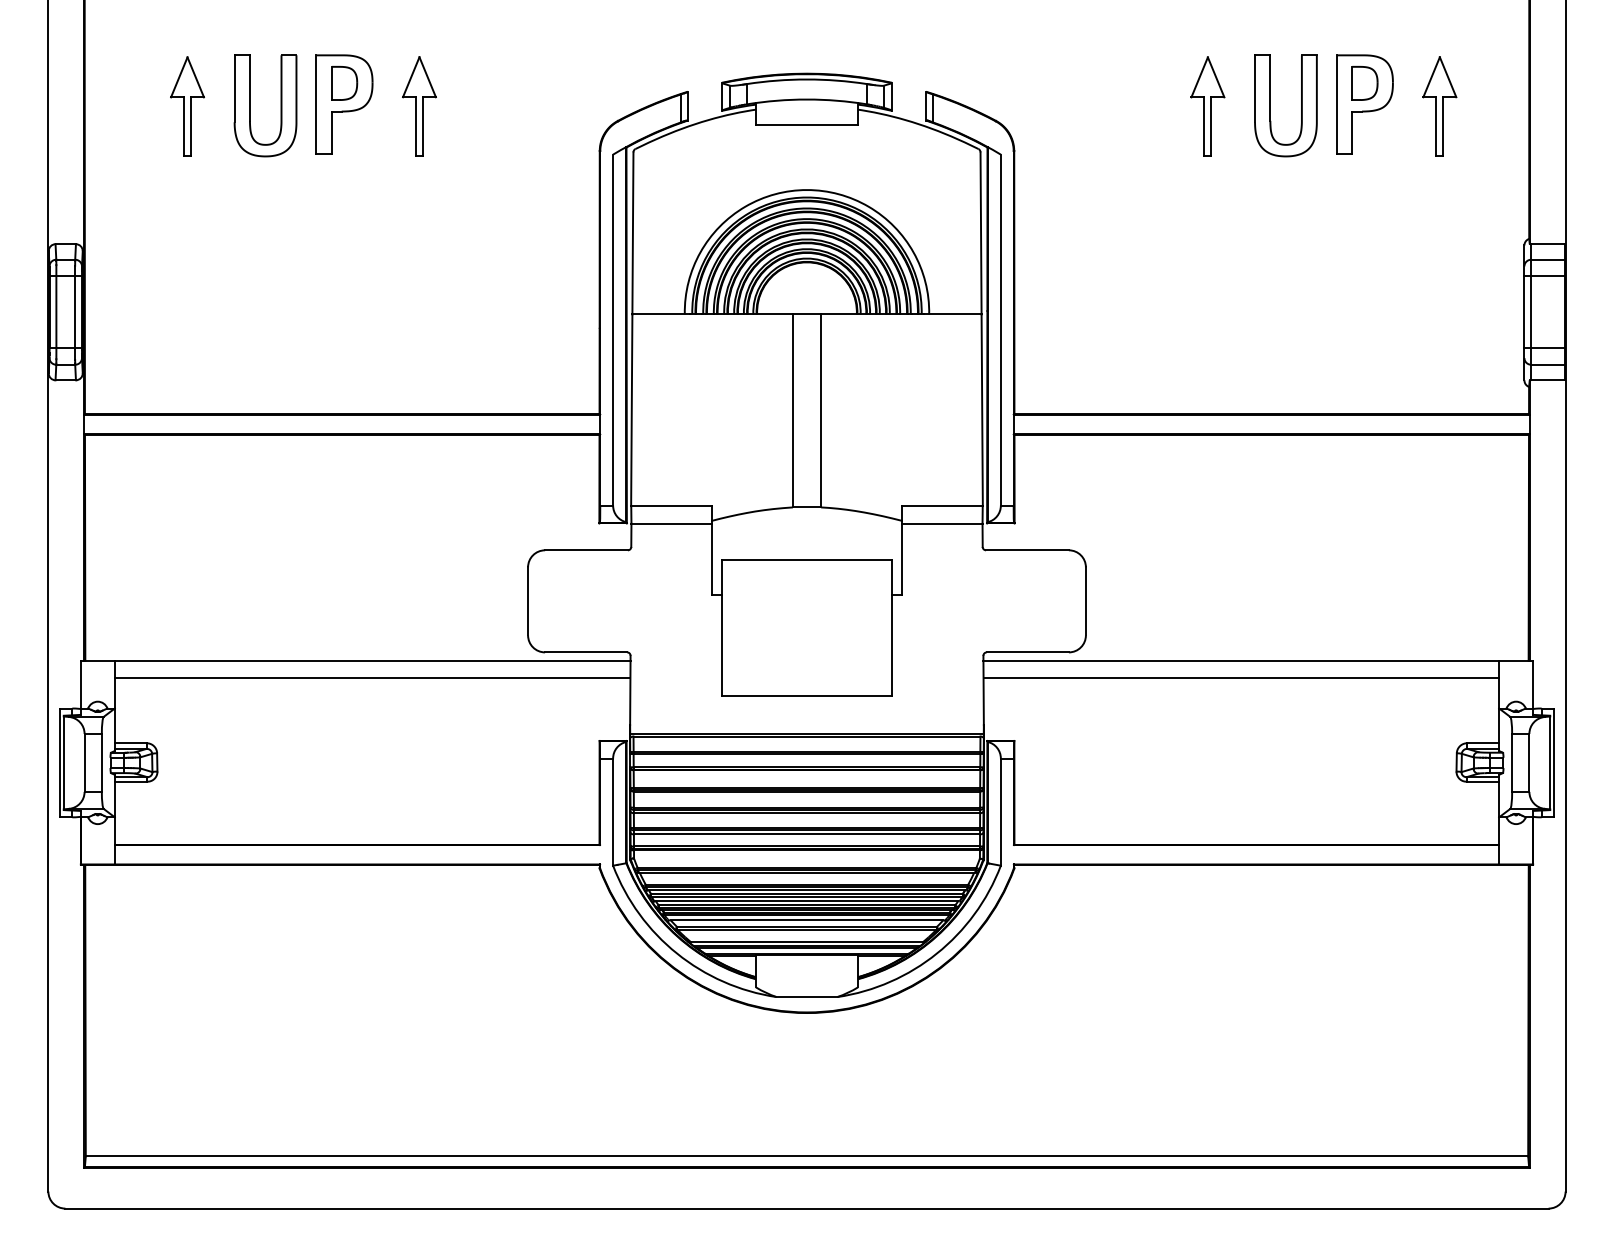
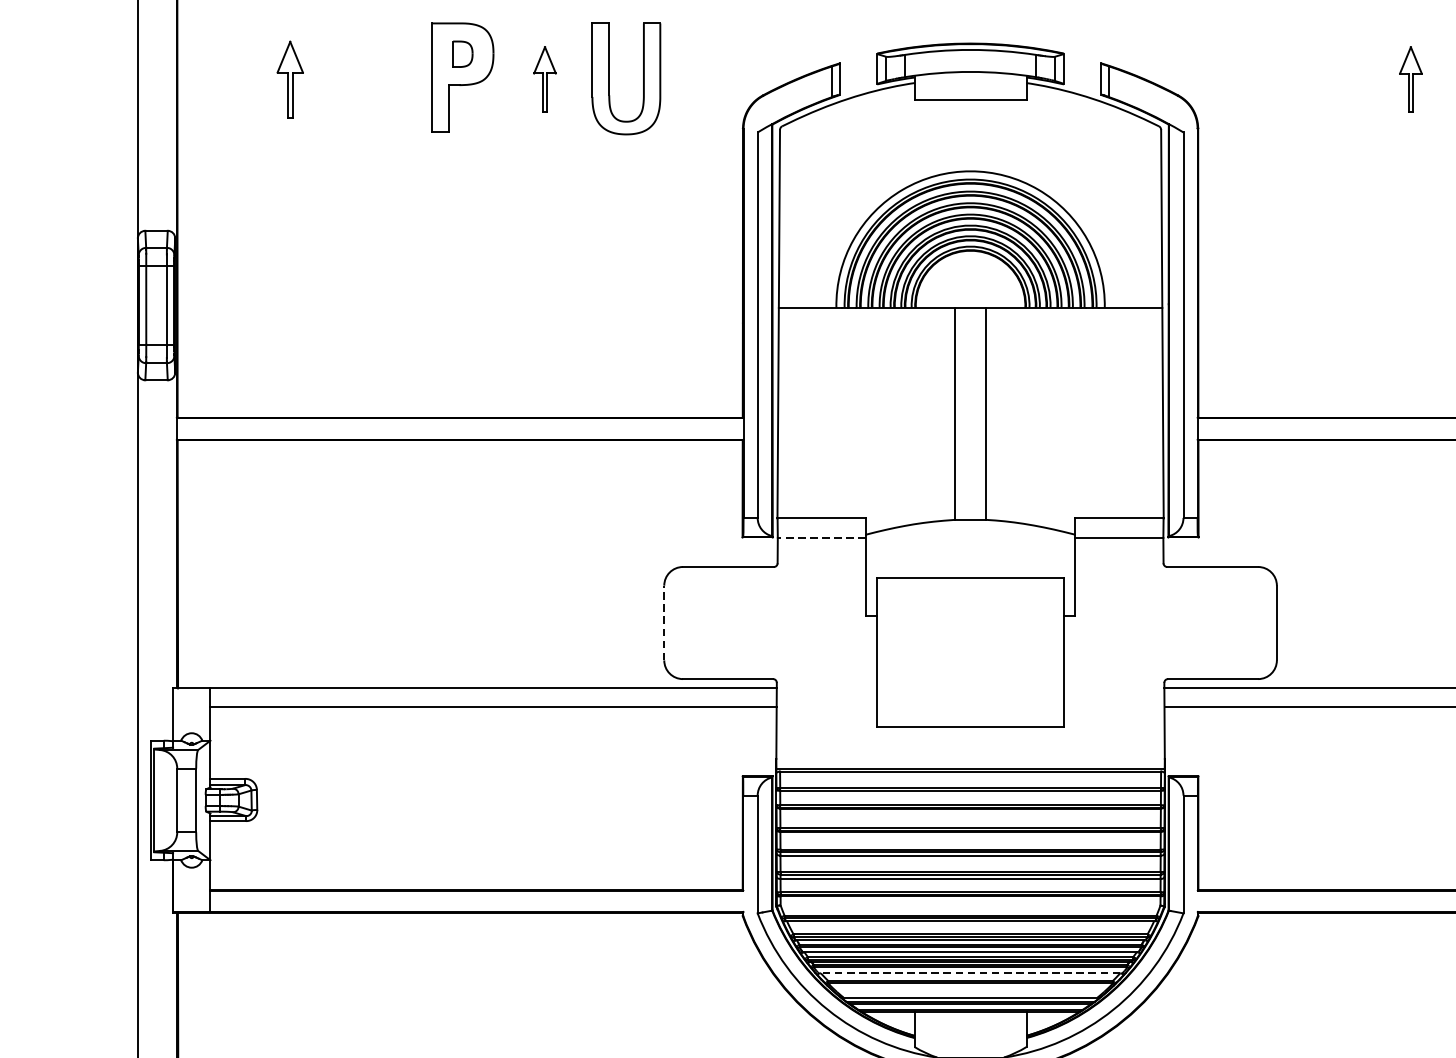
part: (344, 83) -> (462, 54), size x0.7
part: (250, 105) -> (609, 78), moved
part: (187, 106) -> (290, 79), size x0.7
part: (419, 106) -> (545, 79), size x0.6
part: (1207, 106) -> (1410, 79), size x0.6
line: (671, 523) -> (821, 537), solid -> dashed
line: (528, 600) -> (664, 622), solid -> dashed
line: (806, 920) -> (970, 973), solid -> dashed

